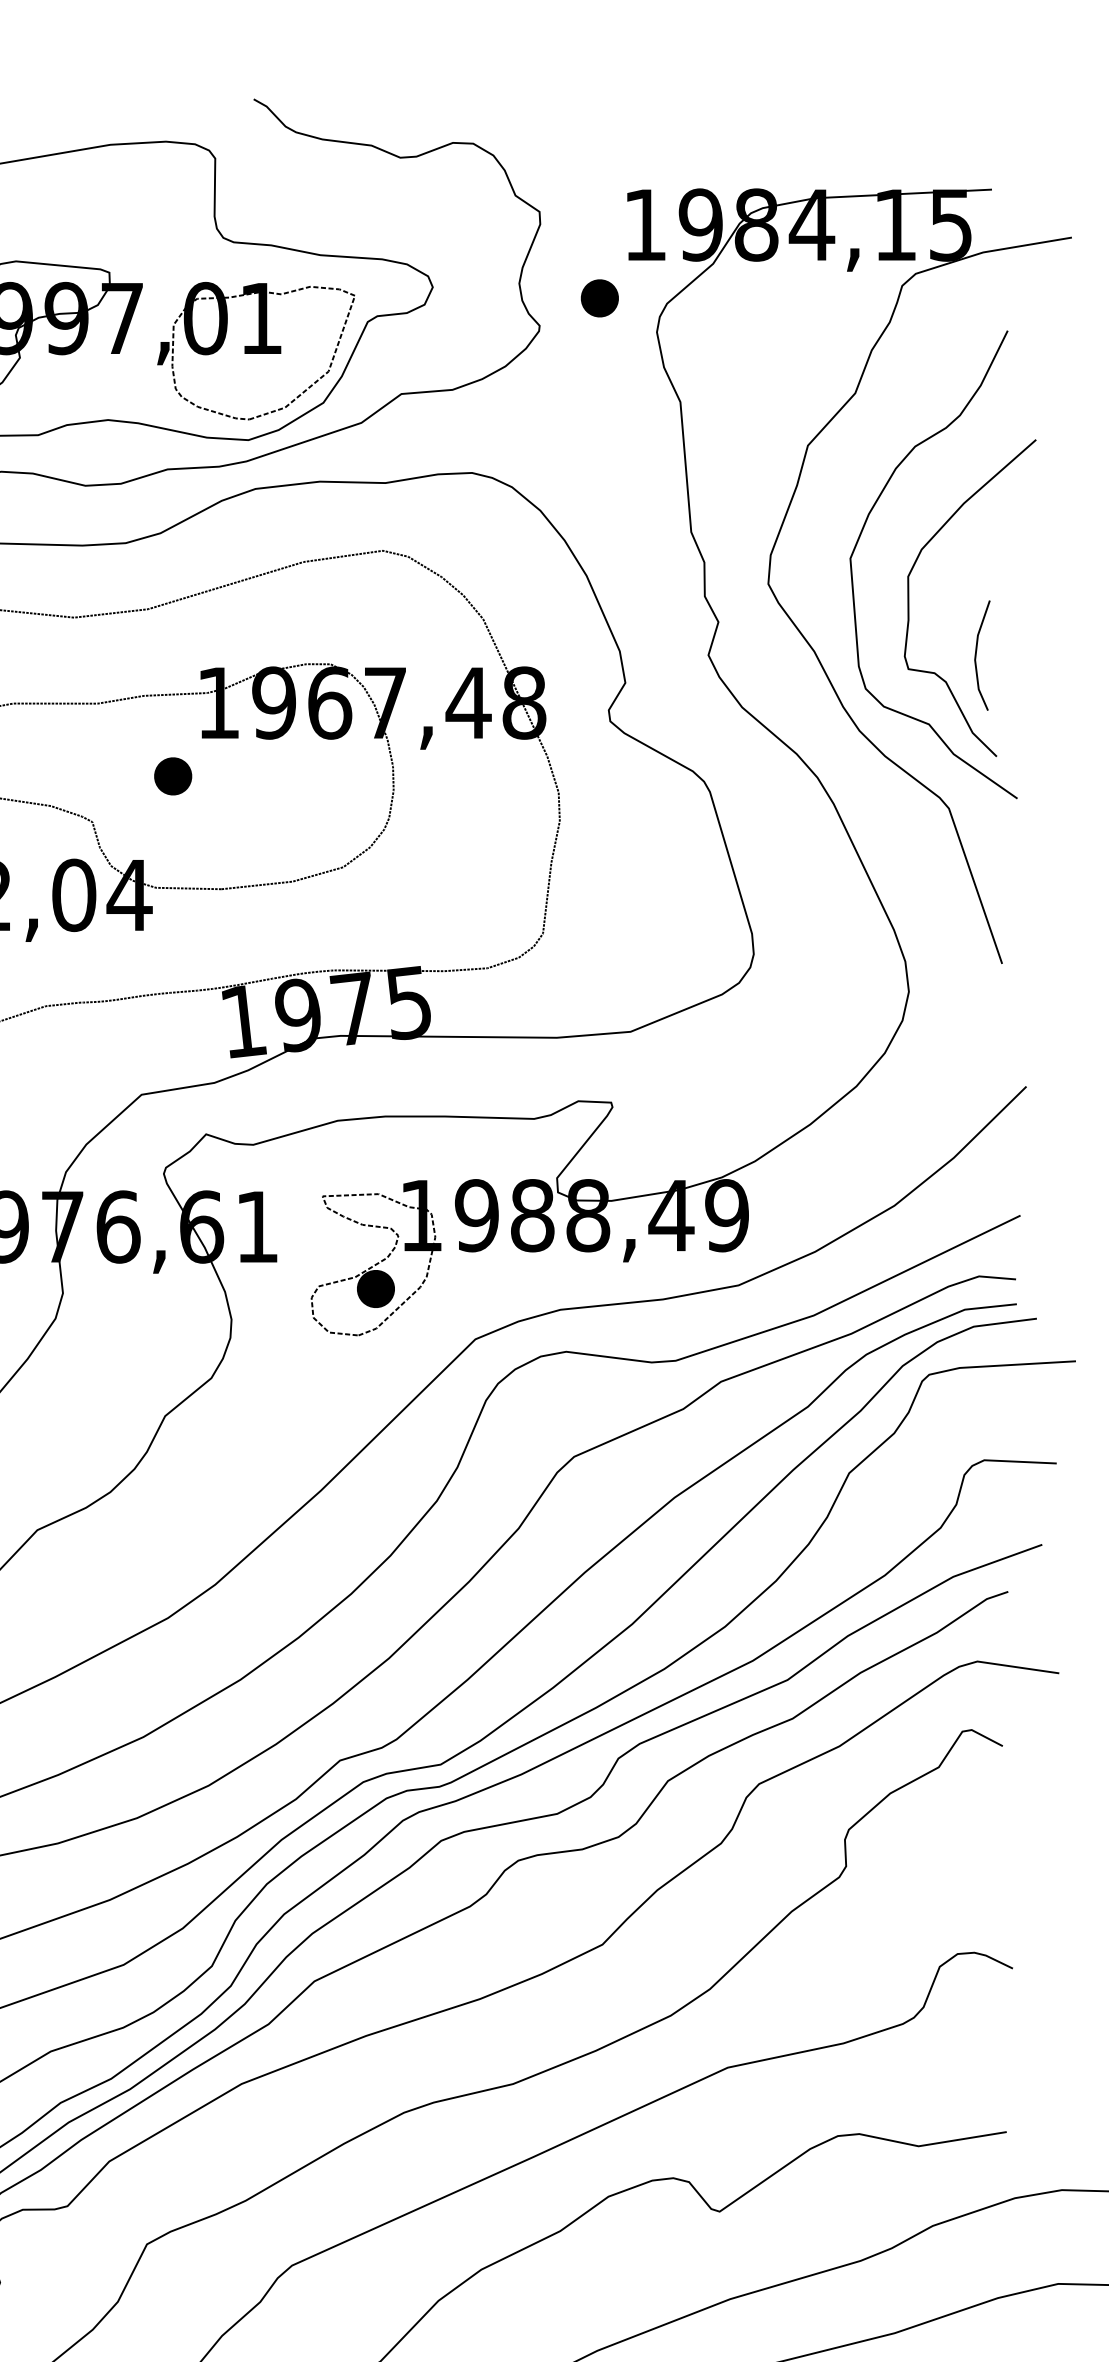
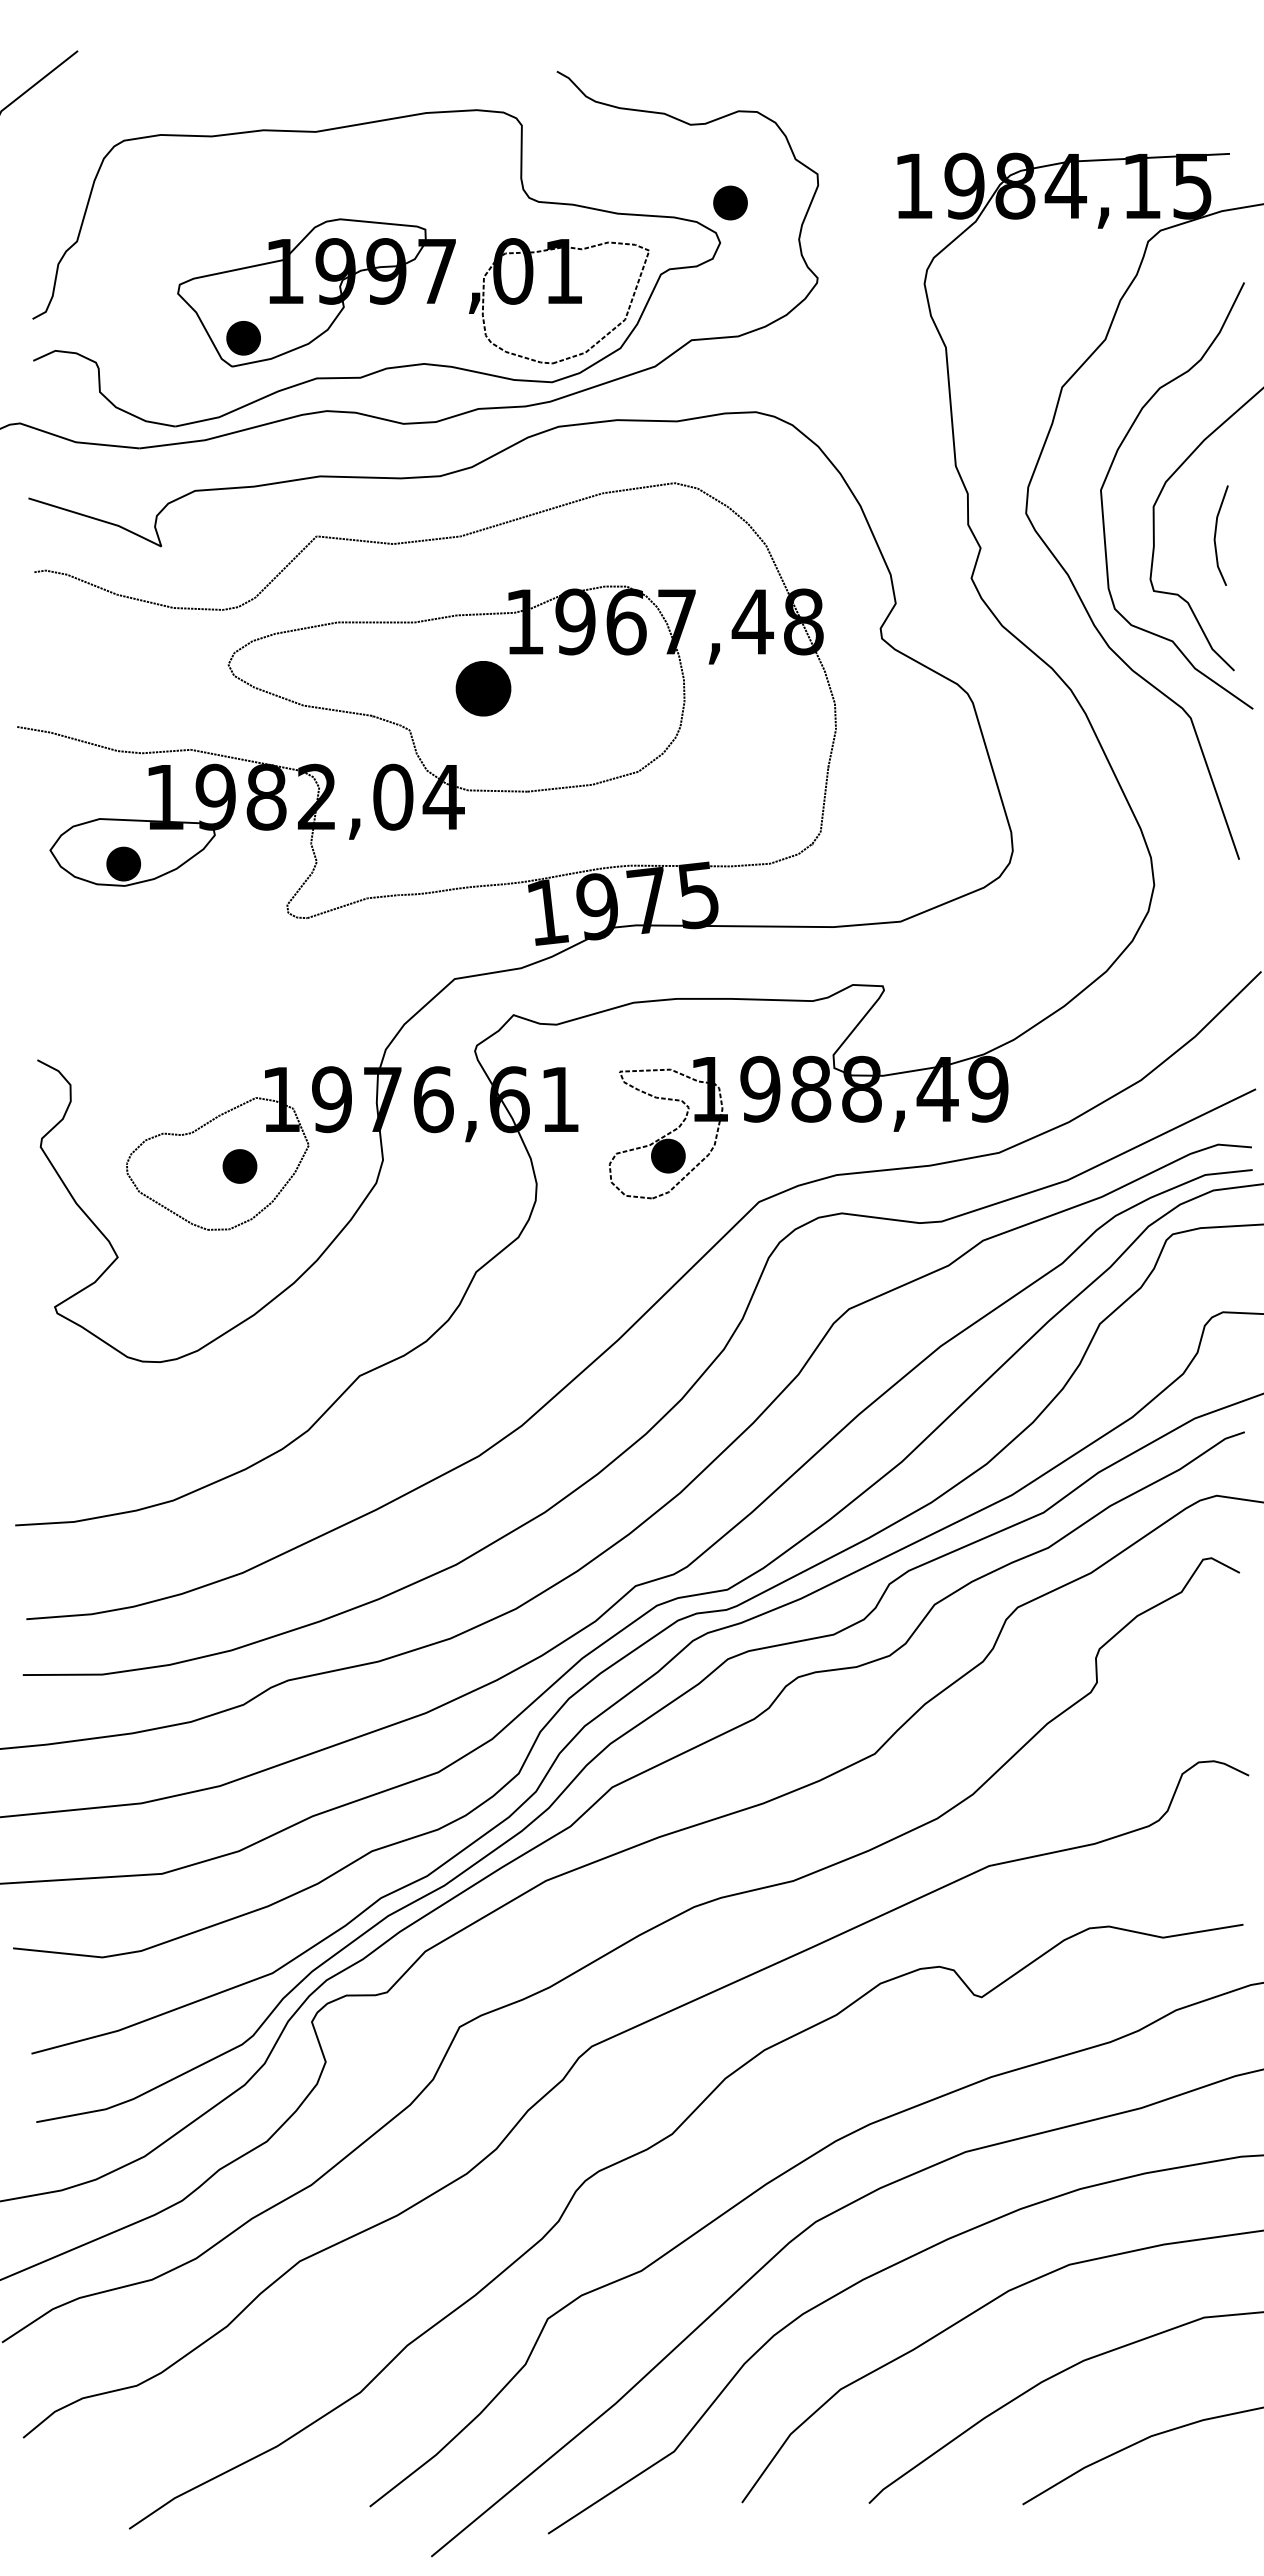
part: (599, 297) -> (730, 202), moved
line: (977, 654) -> (1216, 534), moved
part: (173, 776) -> (483, 688), size x1.6

